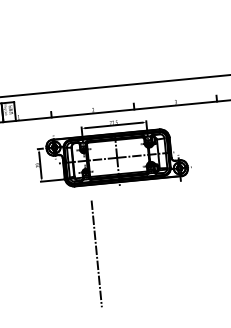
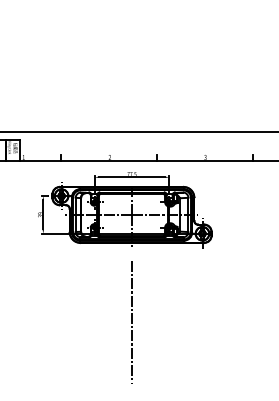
line: (96, 253) -> (131, 322), moved

